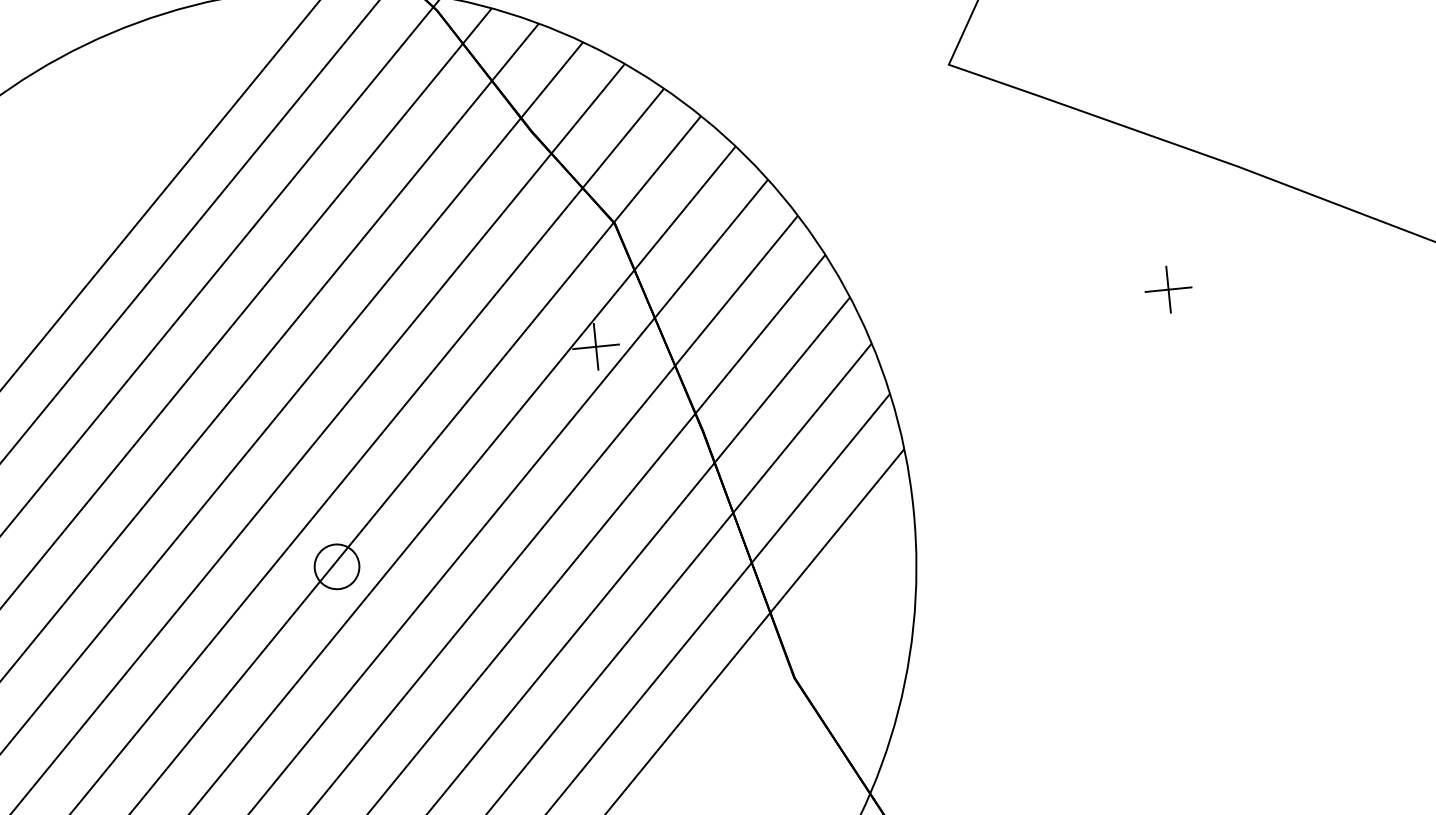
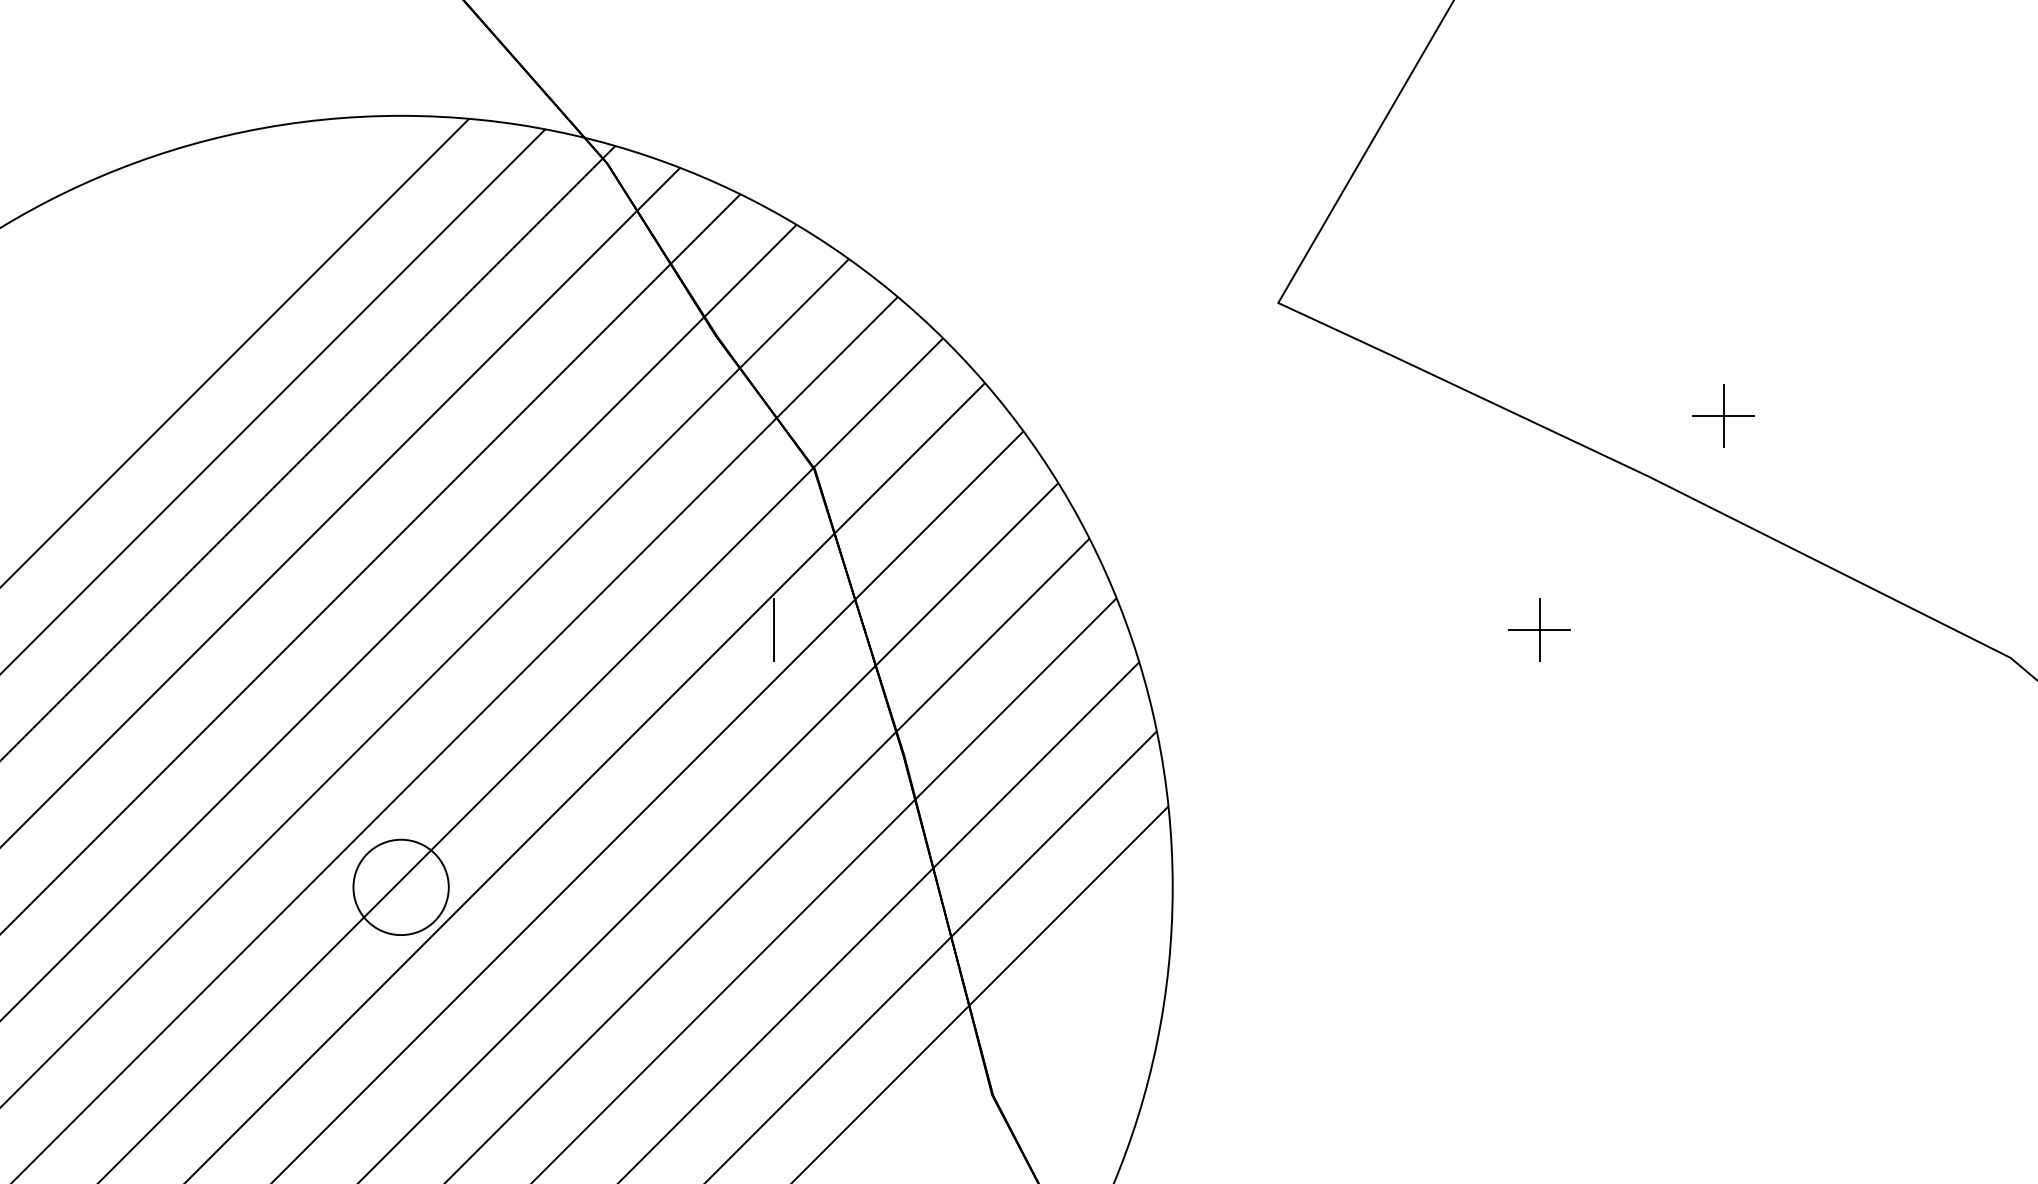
part: (1289, 115) -> (1723, 415), added
line: (596, 347) -> (773, 630), removed
circle: (336, 566) -> (400, 887), size x1.6

